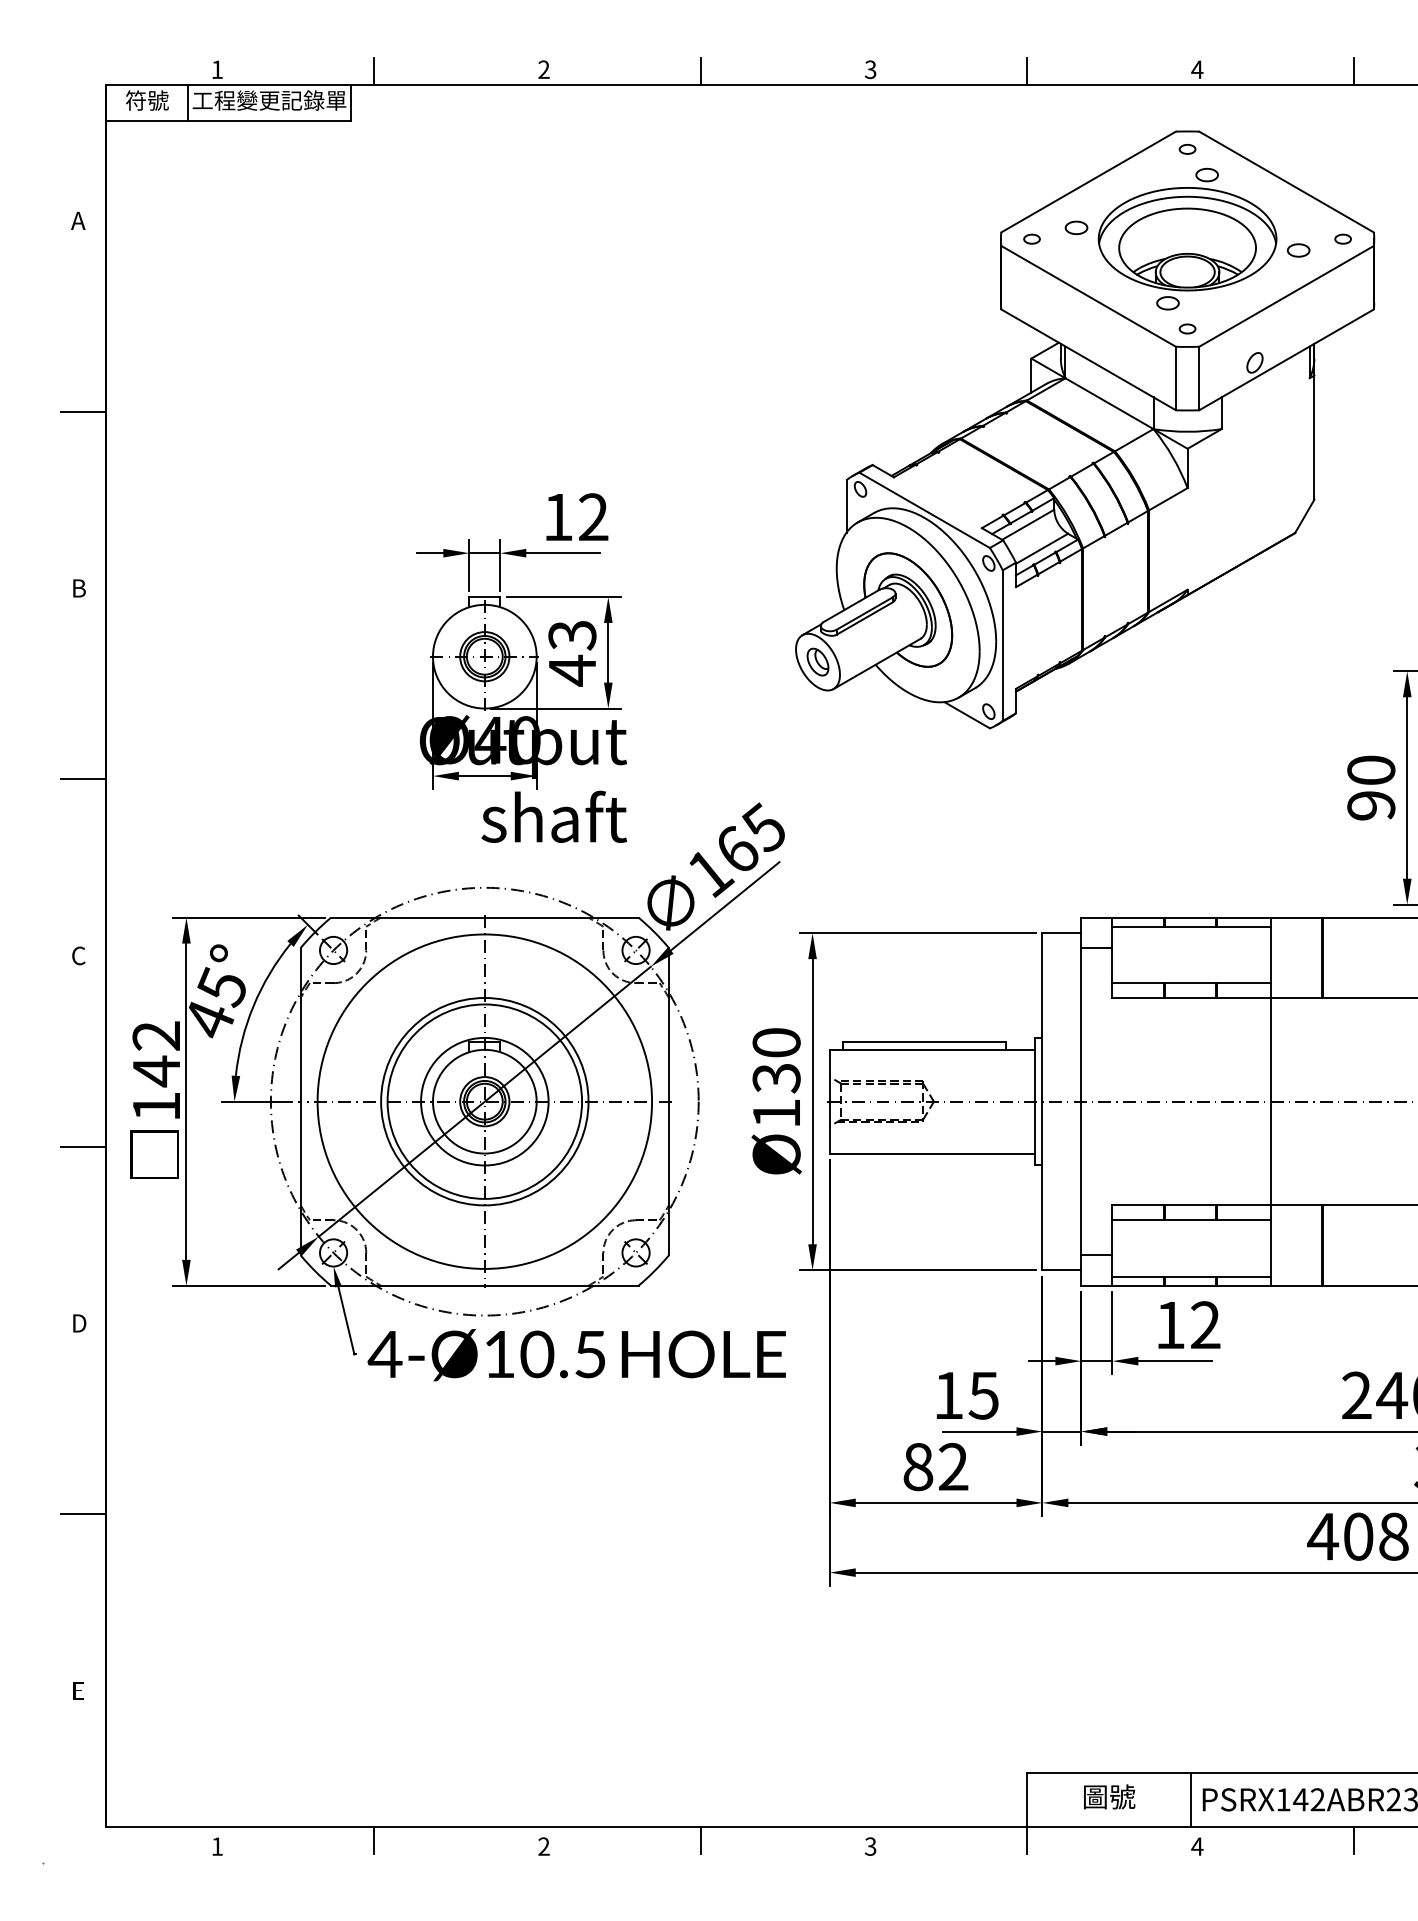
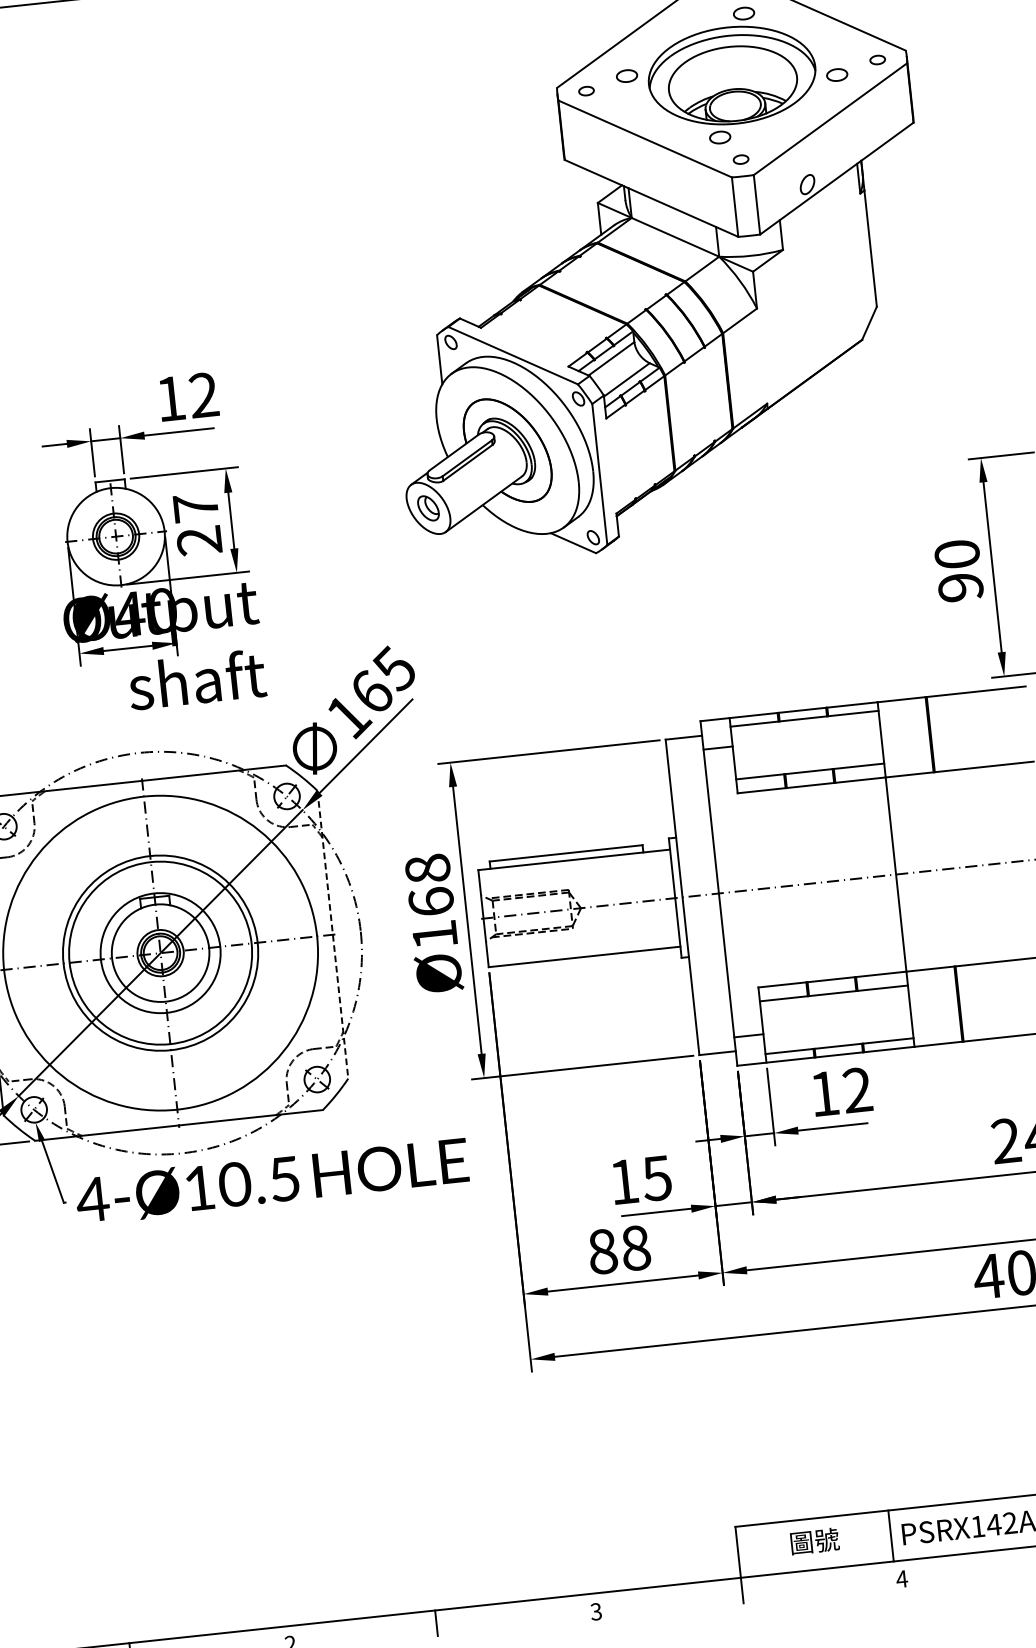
text: (572, 653) -> (197, 524), 43 -> 27
text: (776, 1060) -> (429, 885), Ø130 -> Ø168
line: (668, 1101) -> (332, 934), solid -> dashed
text: (953, 1466) -> (635, 1247), 82 -> 88

